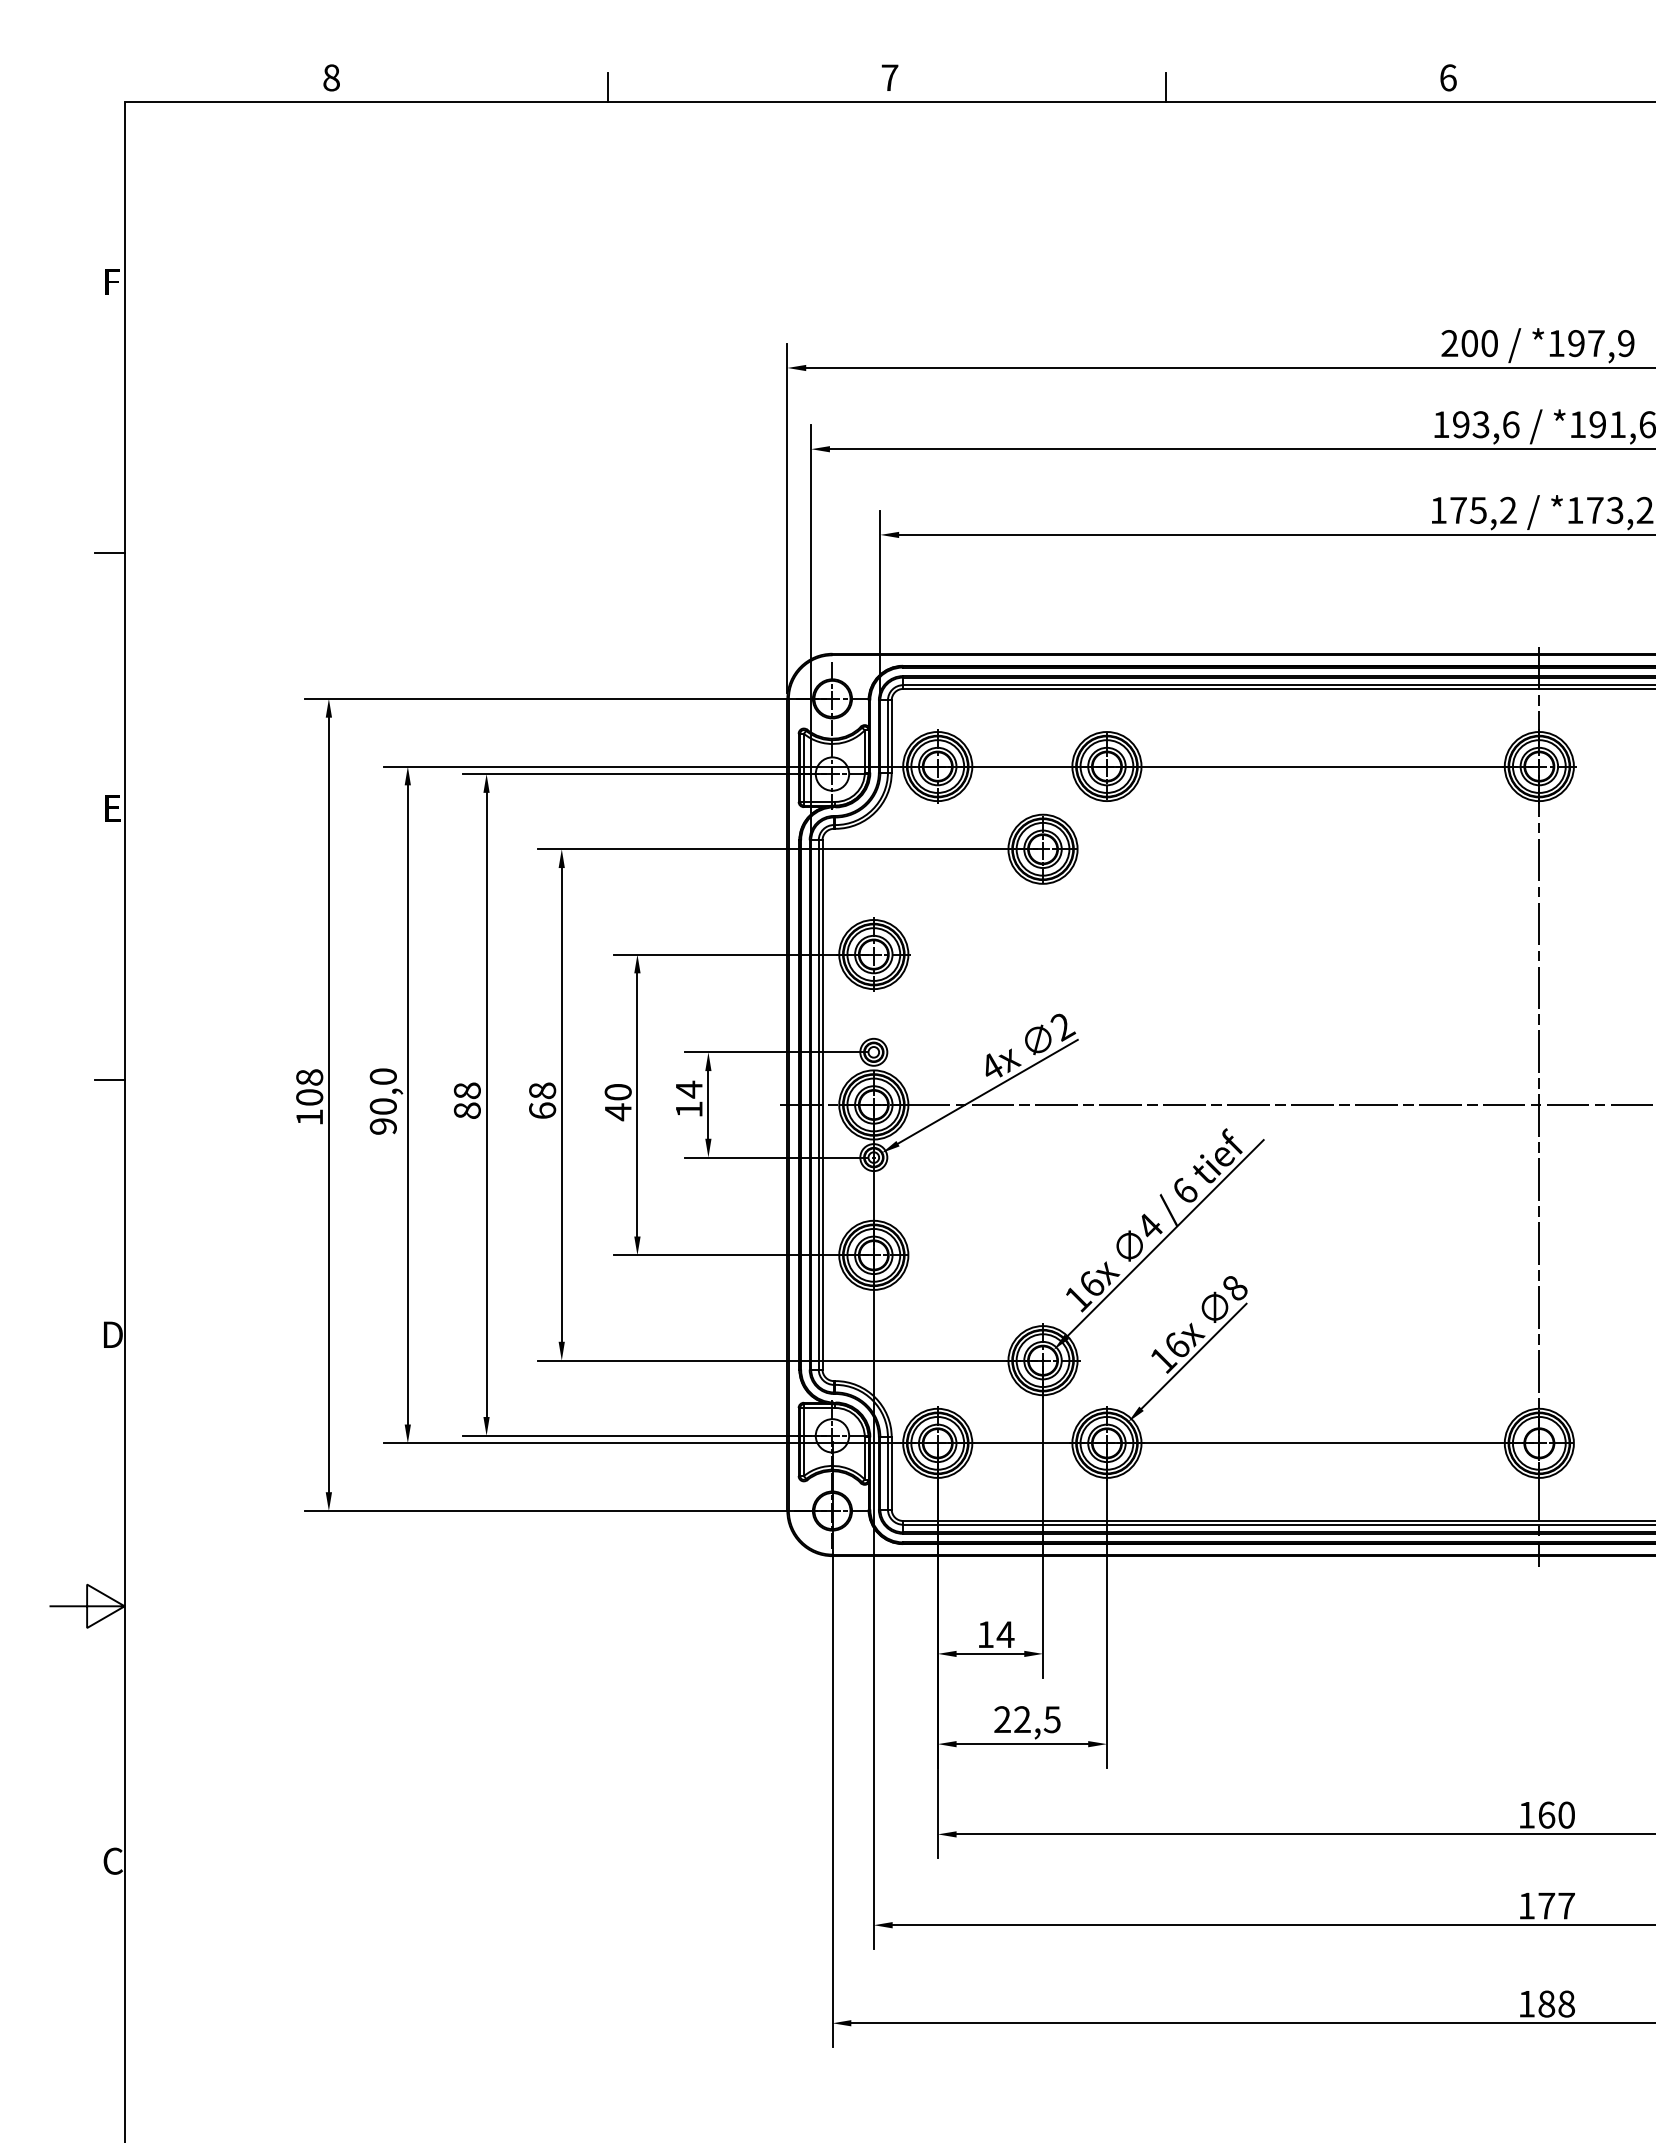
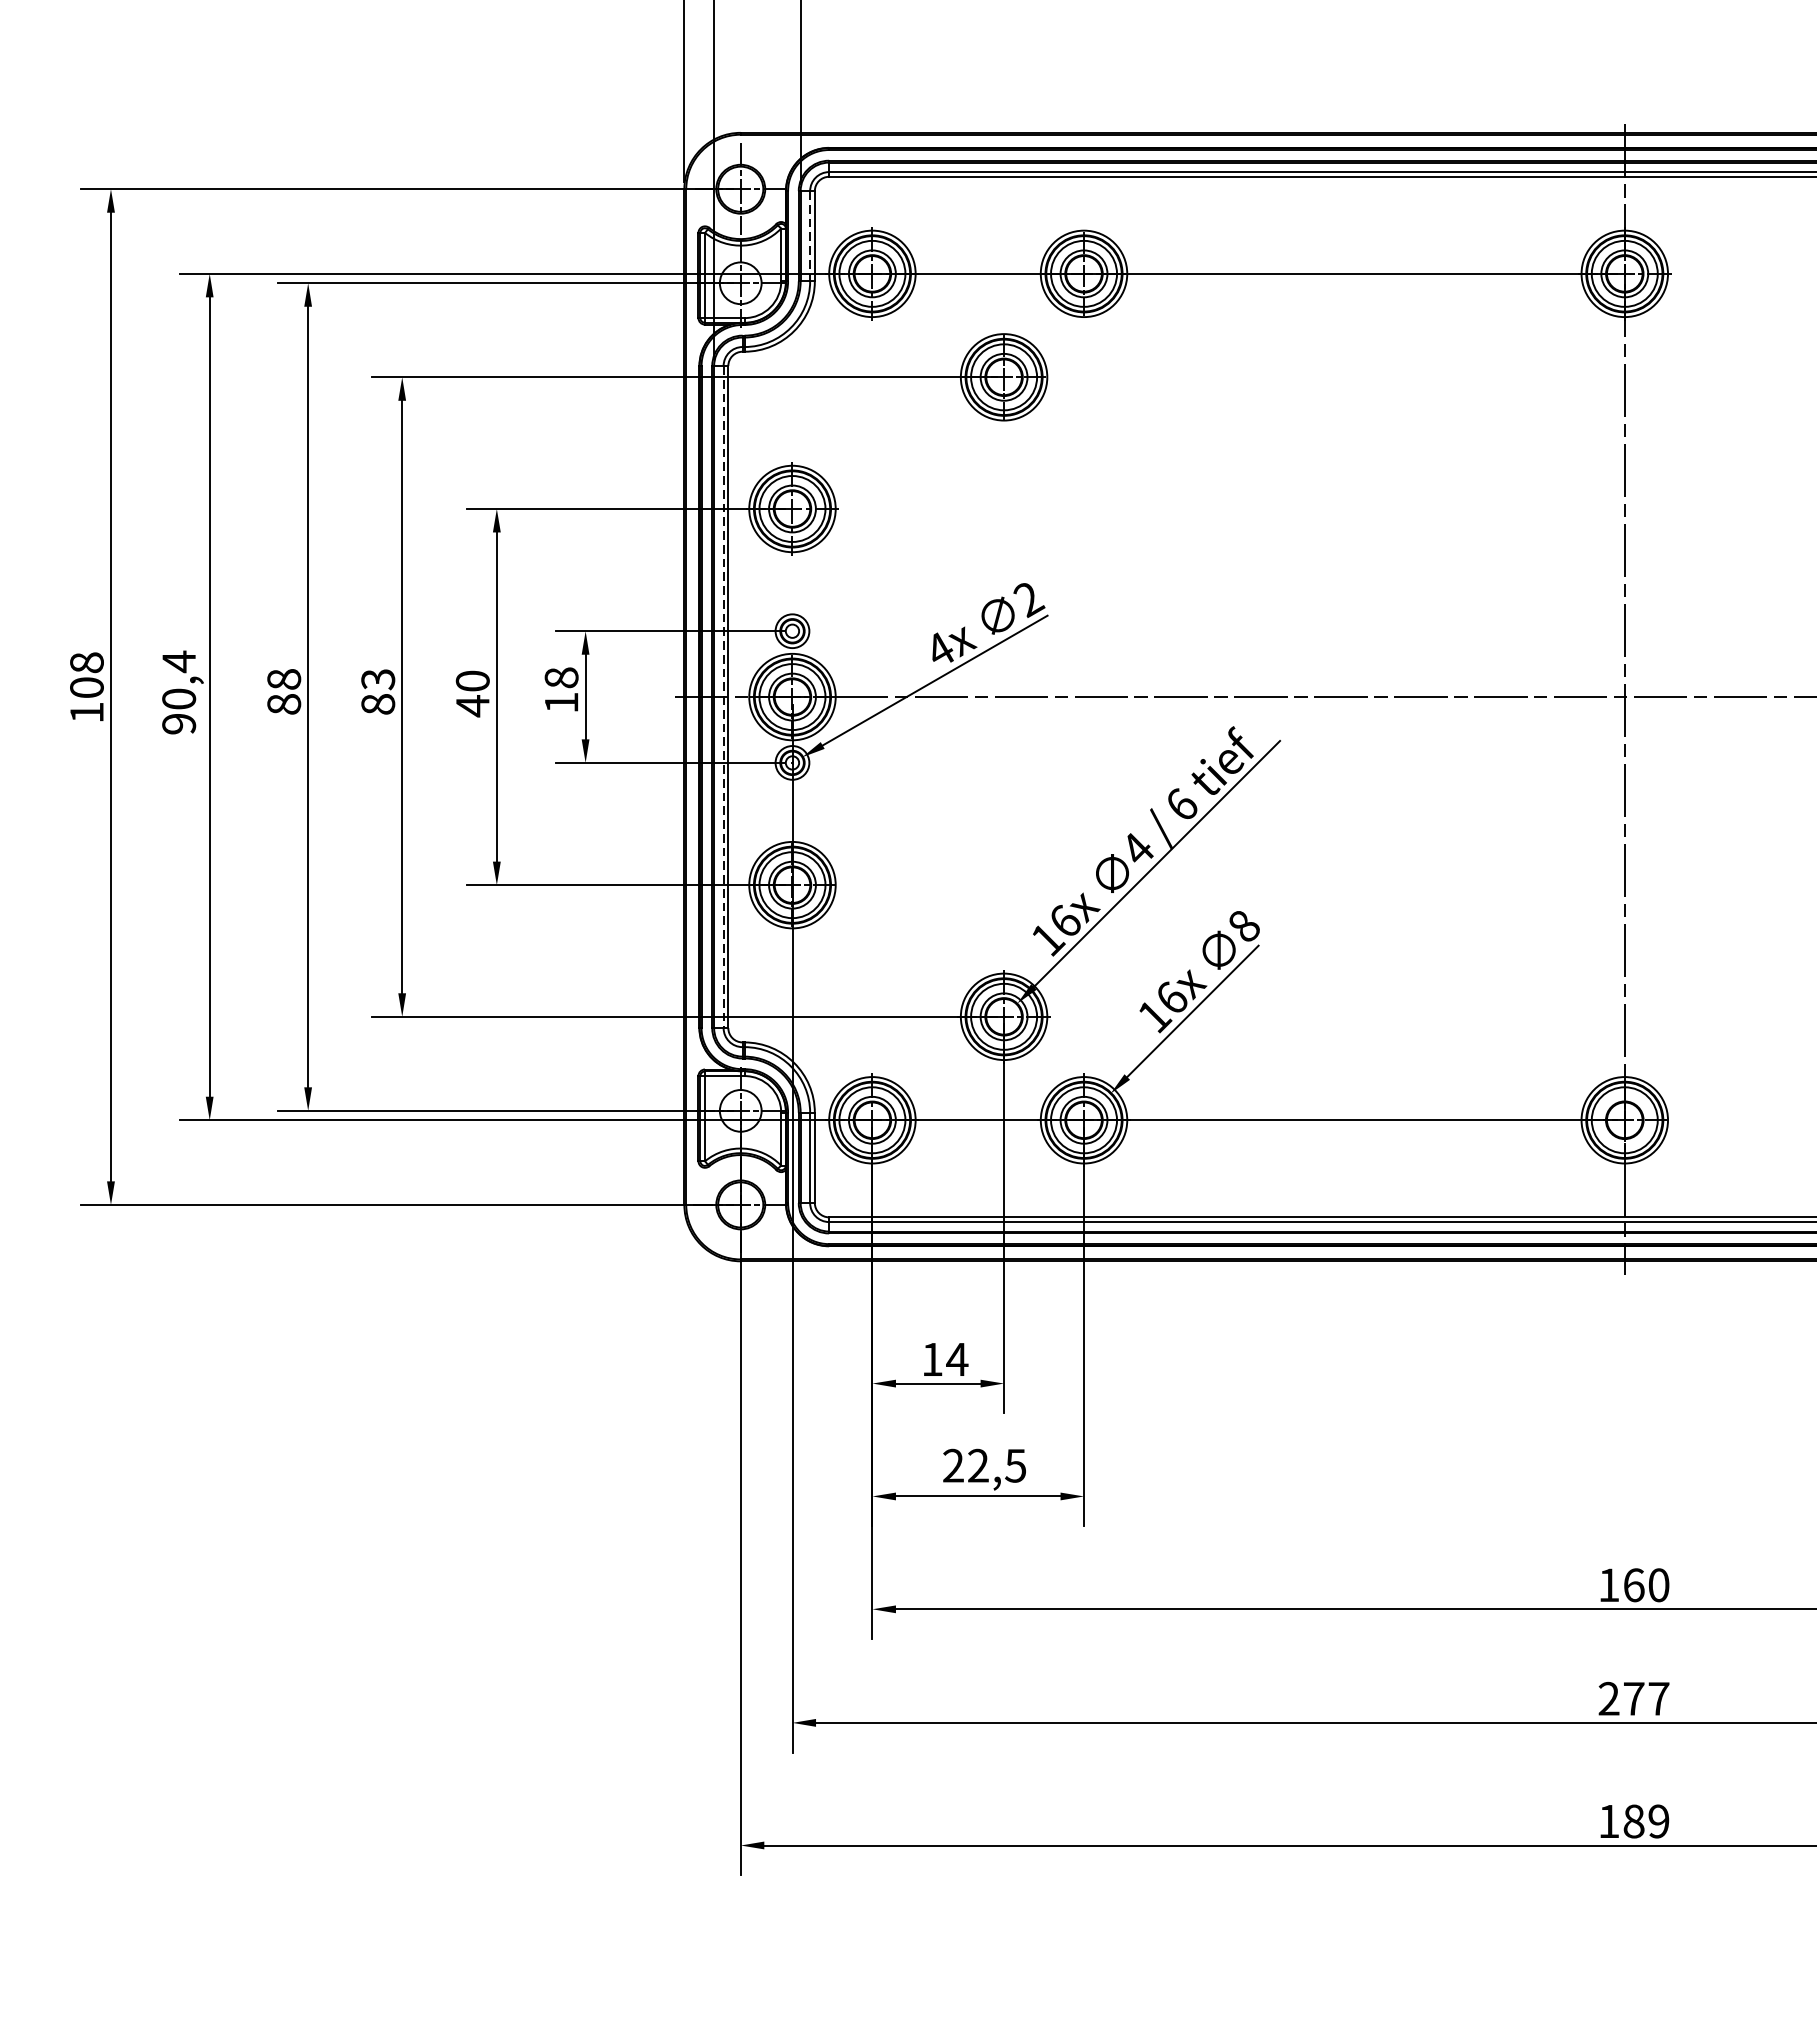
line: (887, 736) -> (809, 236), solid -> dashed
text: (382, 1076) -> (178, 661), 90,0 -> 90,4
text: (688, 1089) -> (560, 677), 14 -> 18
text: (542, 1100) -> (378, 691), 68 -> 83
line: (818, 1104) -> (723, 696), solid -> dashed
text: (1526, 1905) -> (1608, 1698), 177 -> 277
text: (1566, 2003) -> (1658, 1820), 188 -> 189

